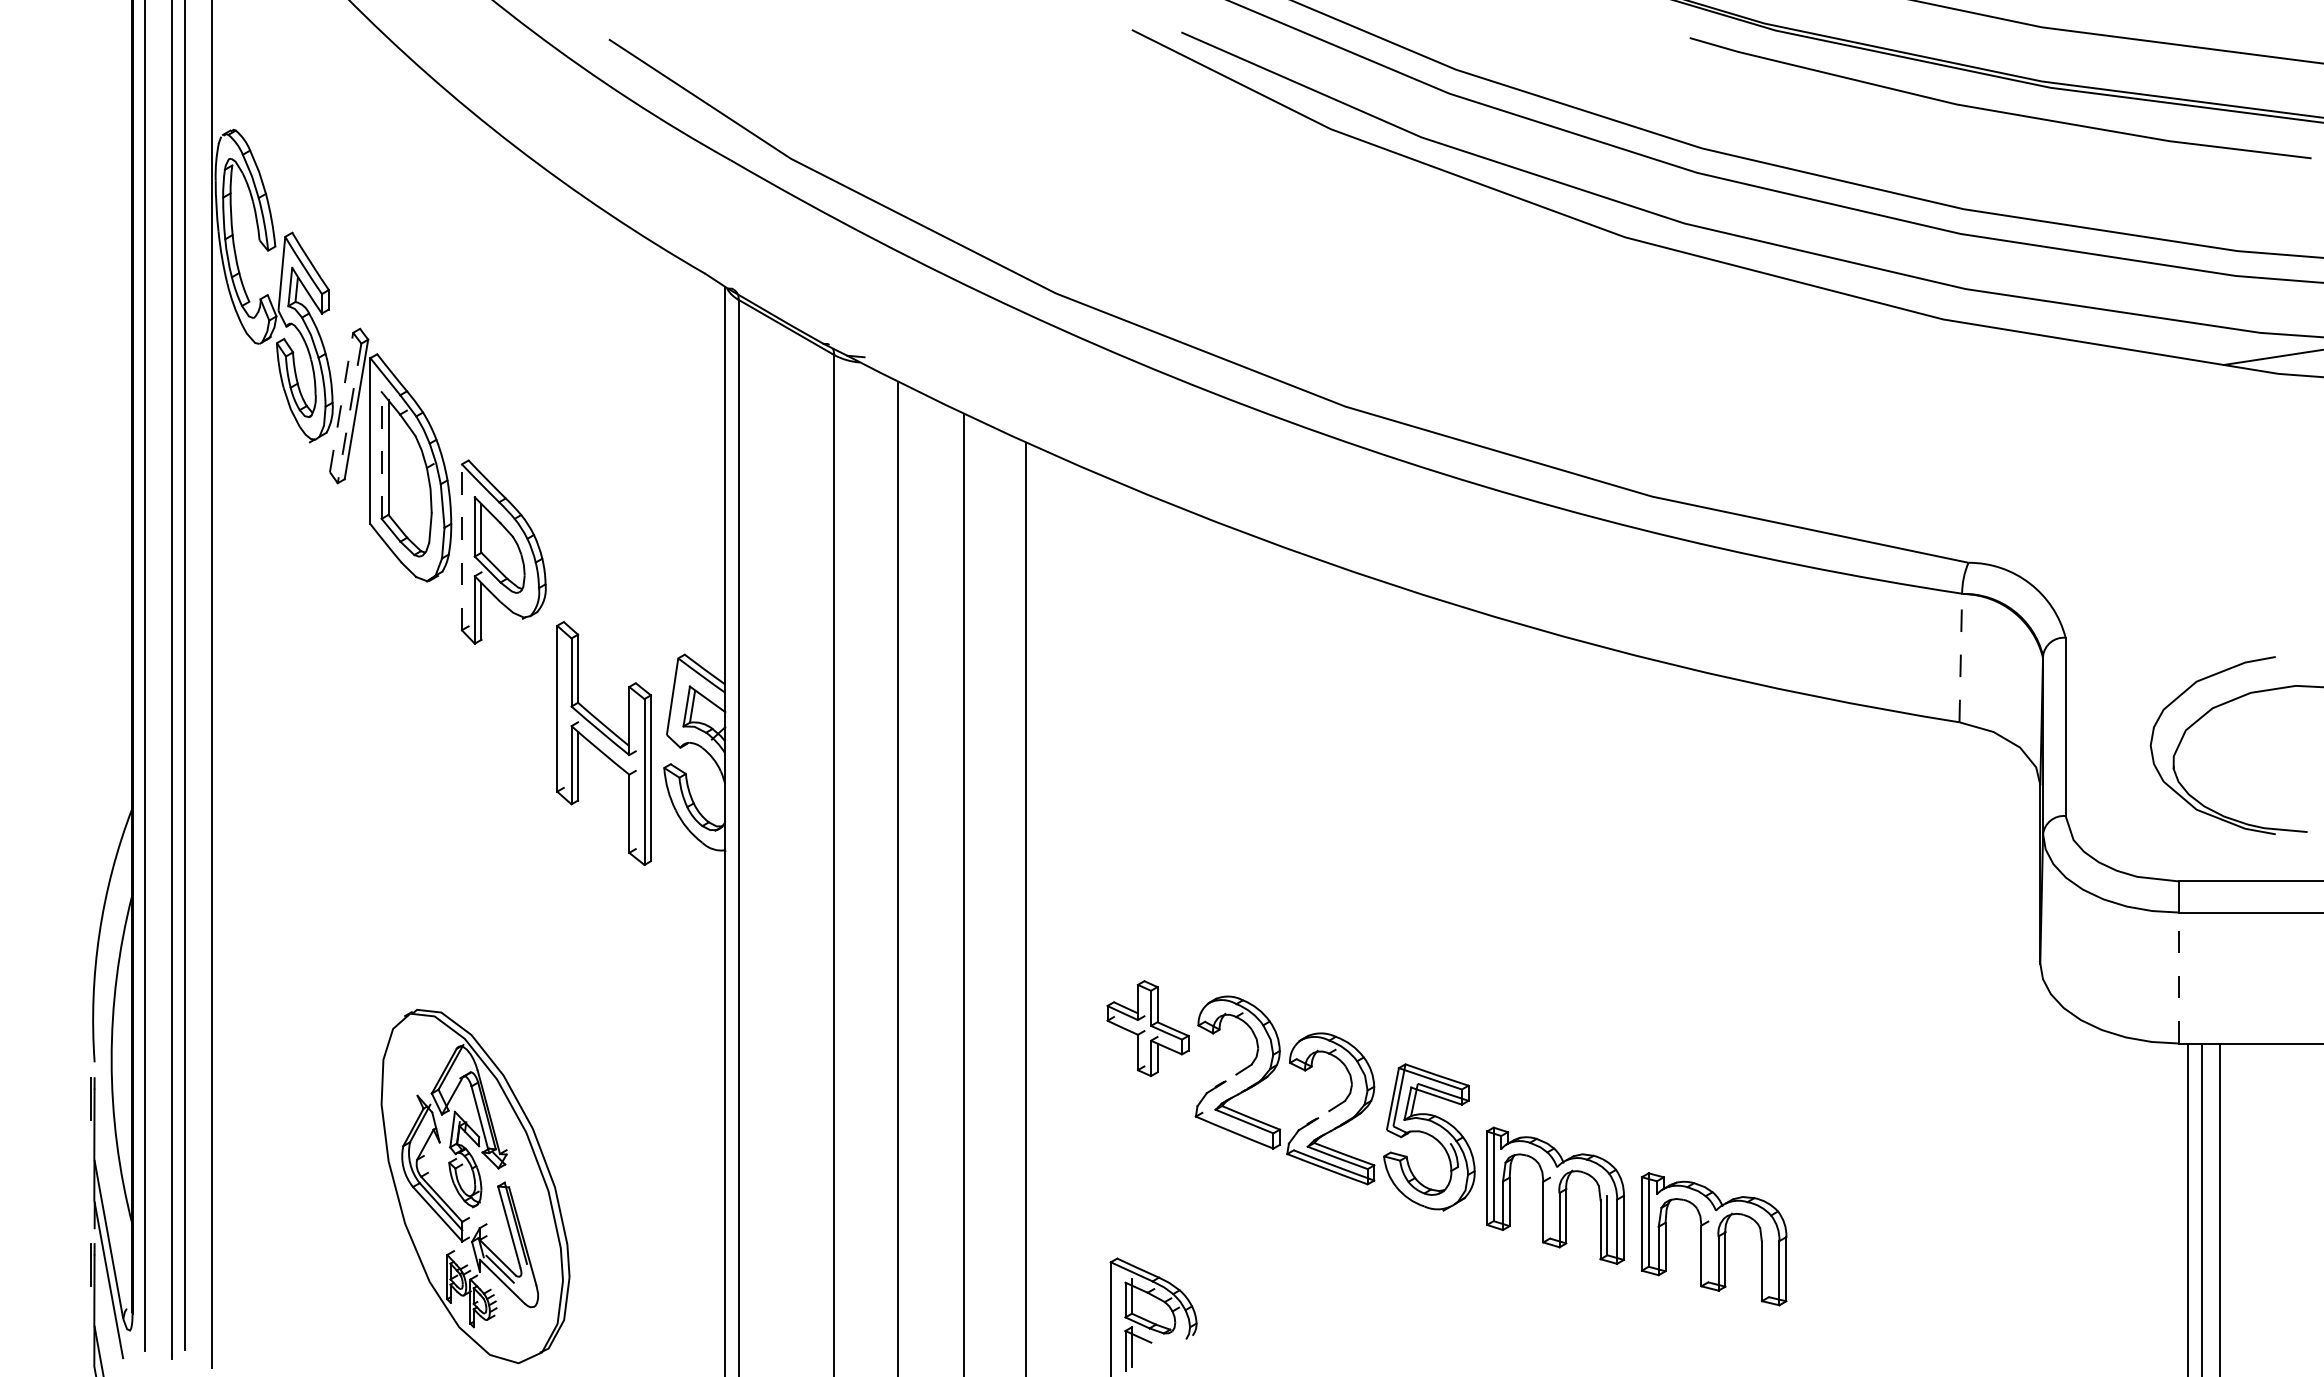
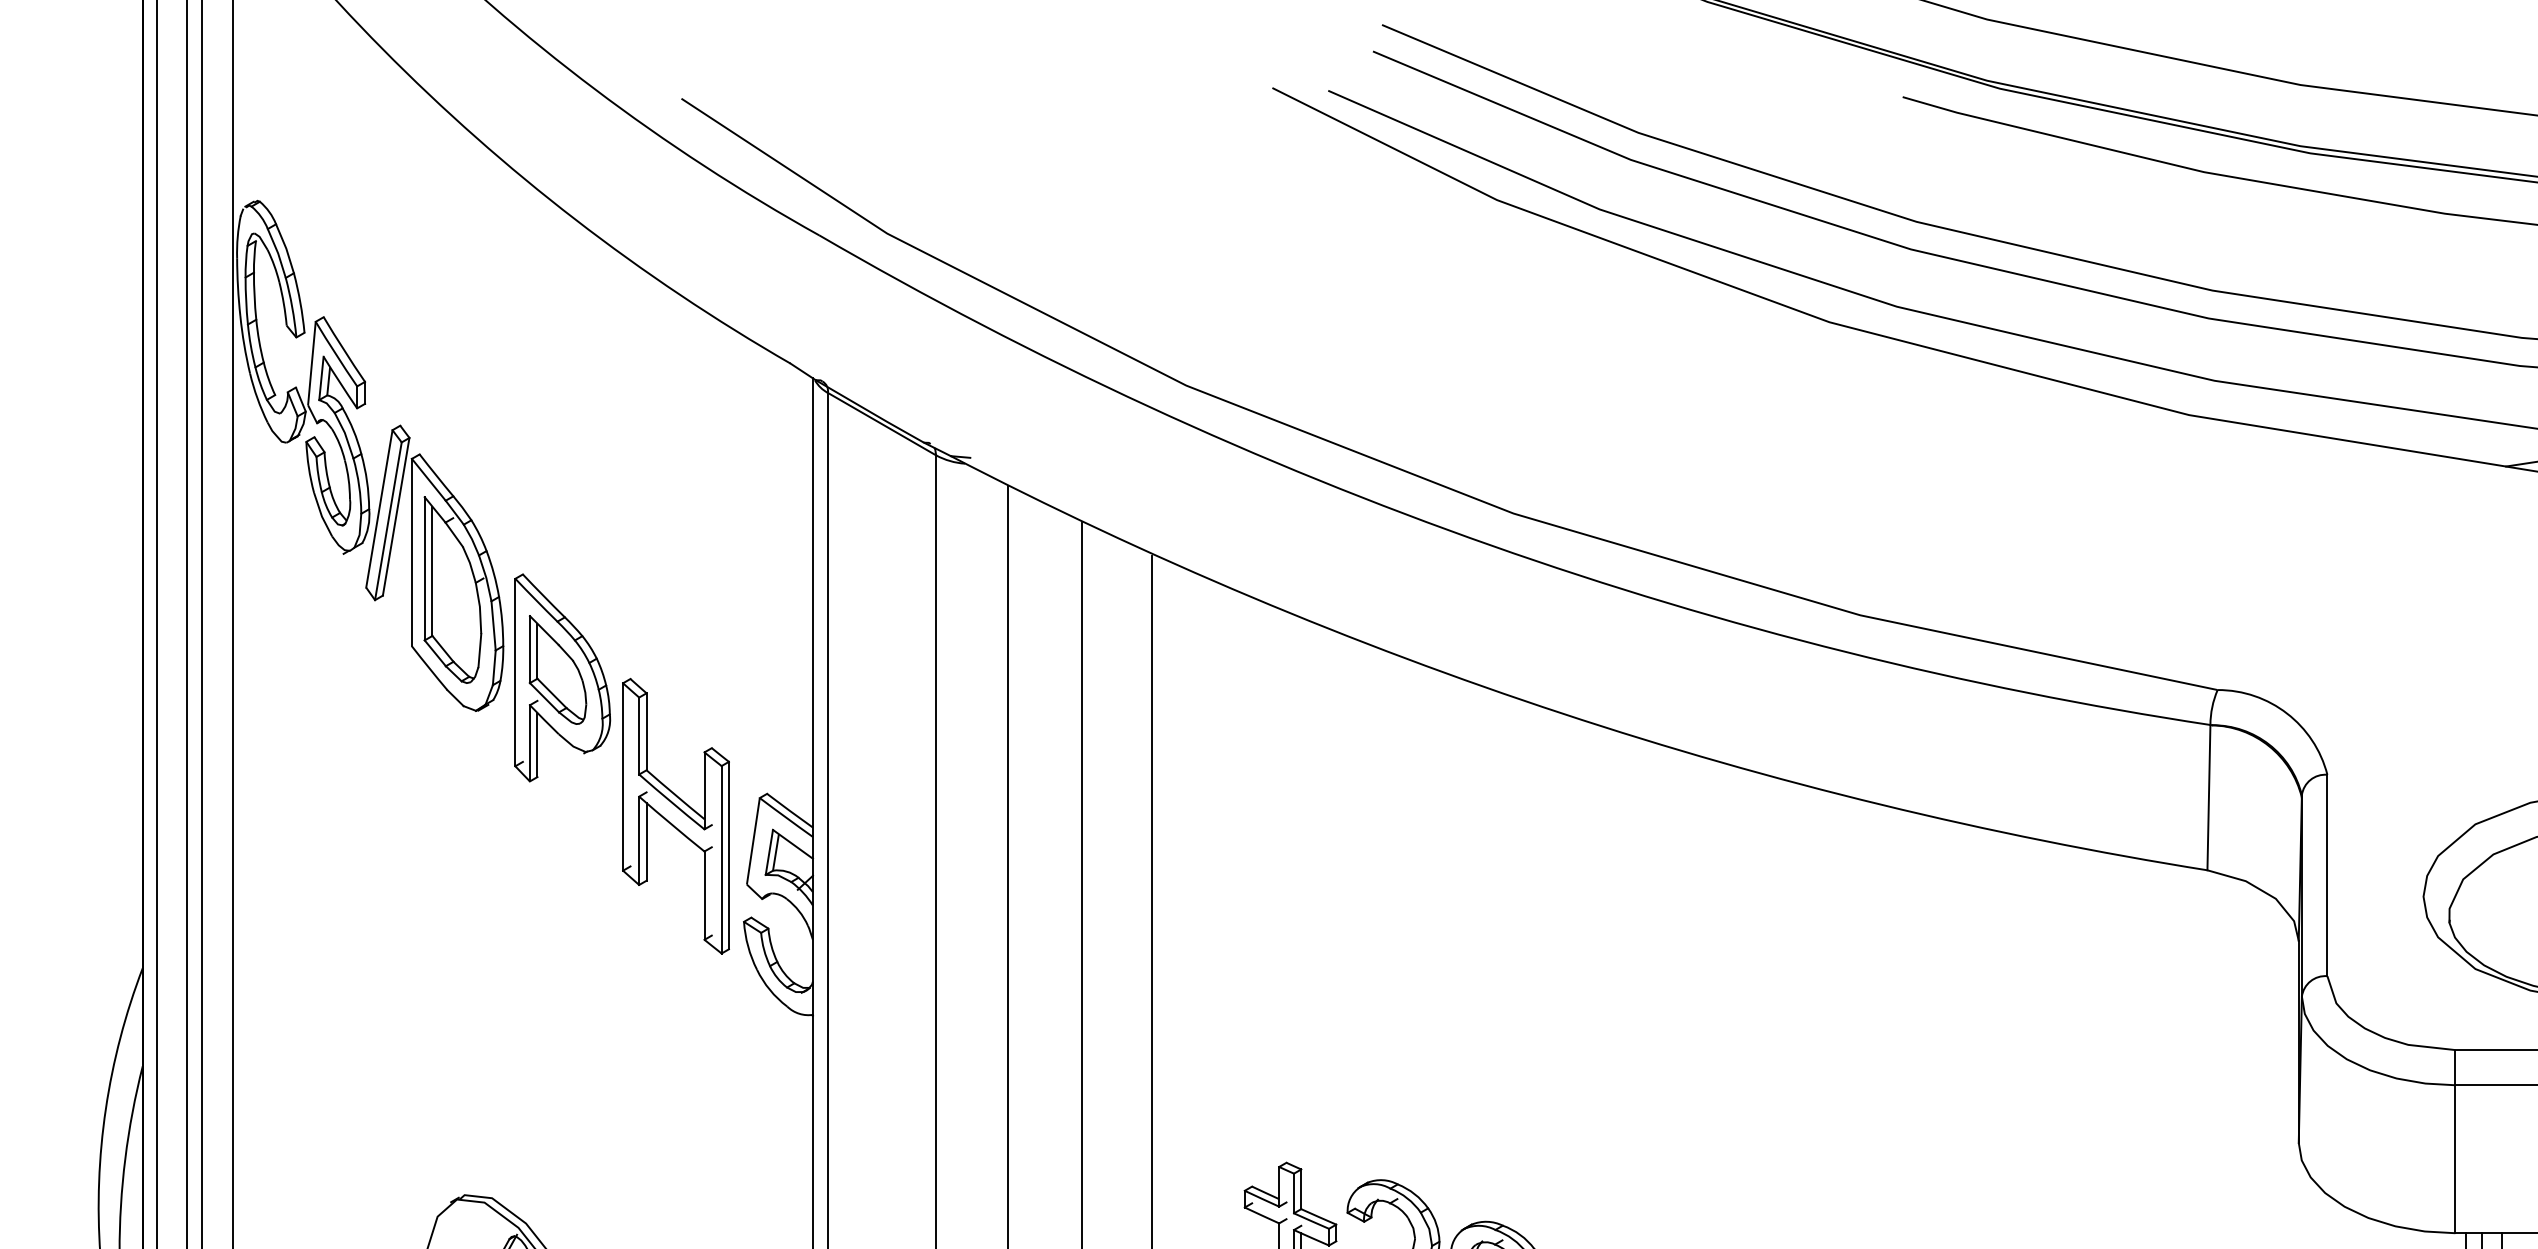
line: (341, 402) -> (379, 508), dashed -> solid
line: (349, 413) -> (388, 521), dashed -> solid
line: (381, 454) -> (424, 567), dashed -> solid
line: (461, 547) -> (514, 672), dashed -> solid
line: (1960, 657) -> (2208, 797), dashed -> solid
part: (603, 743) -> (675, 816), moved
line: (2178, 977) -> (2454, 1158), dashed -> solid

